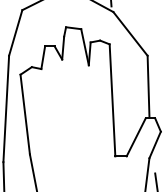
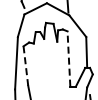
line: (111, 99) -> (68, 58), solid -> dashed
line: (24, 115) -> (25, 66), solid -> dashed

